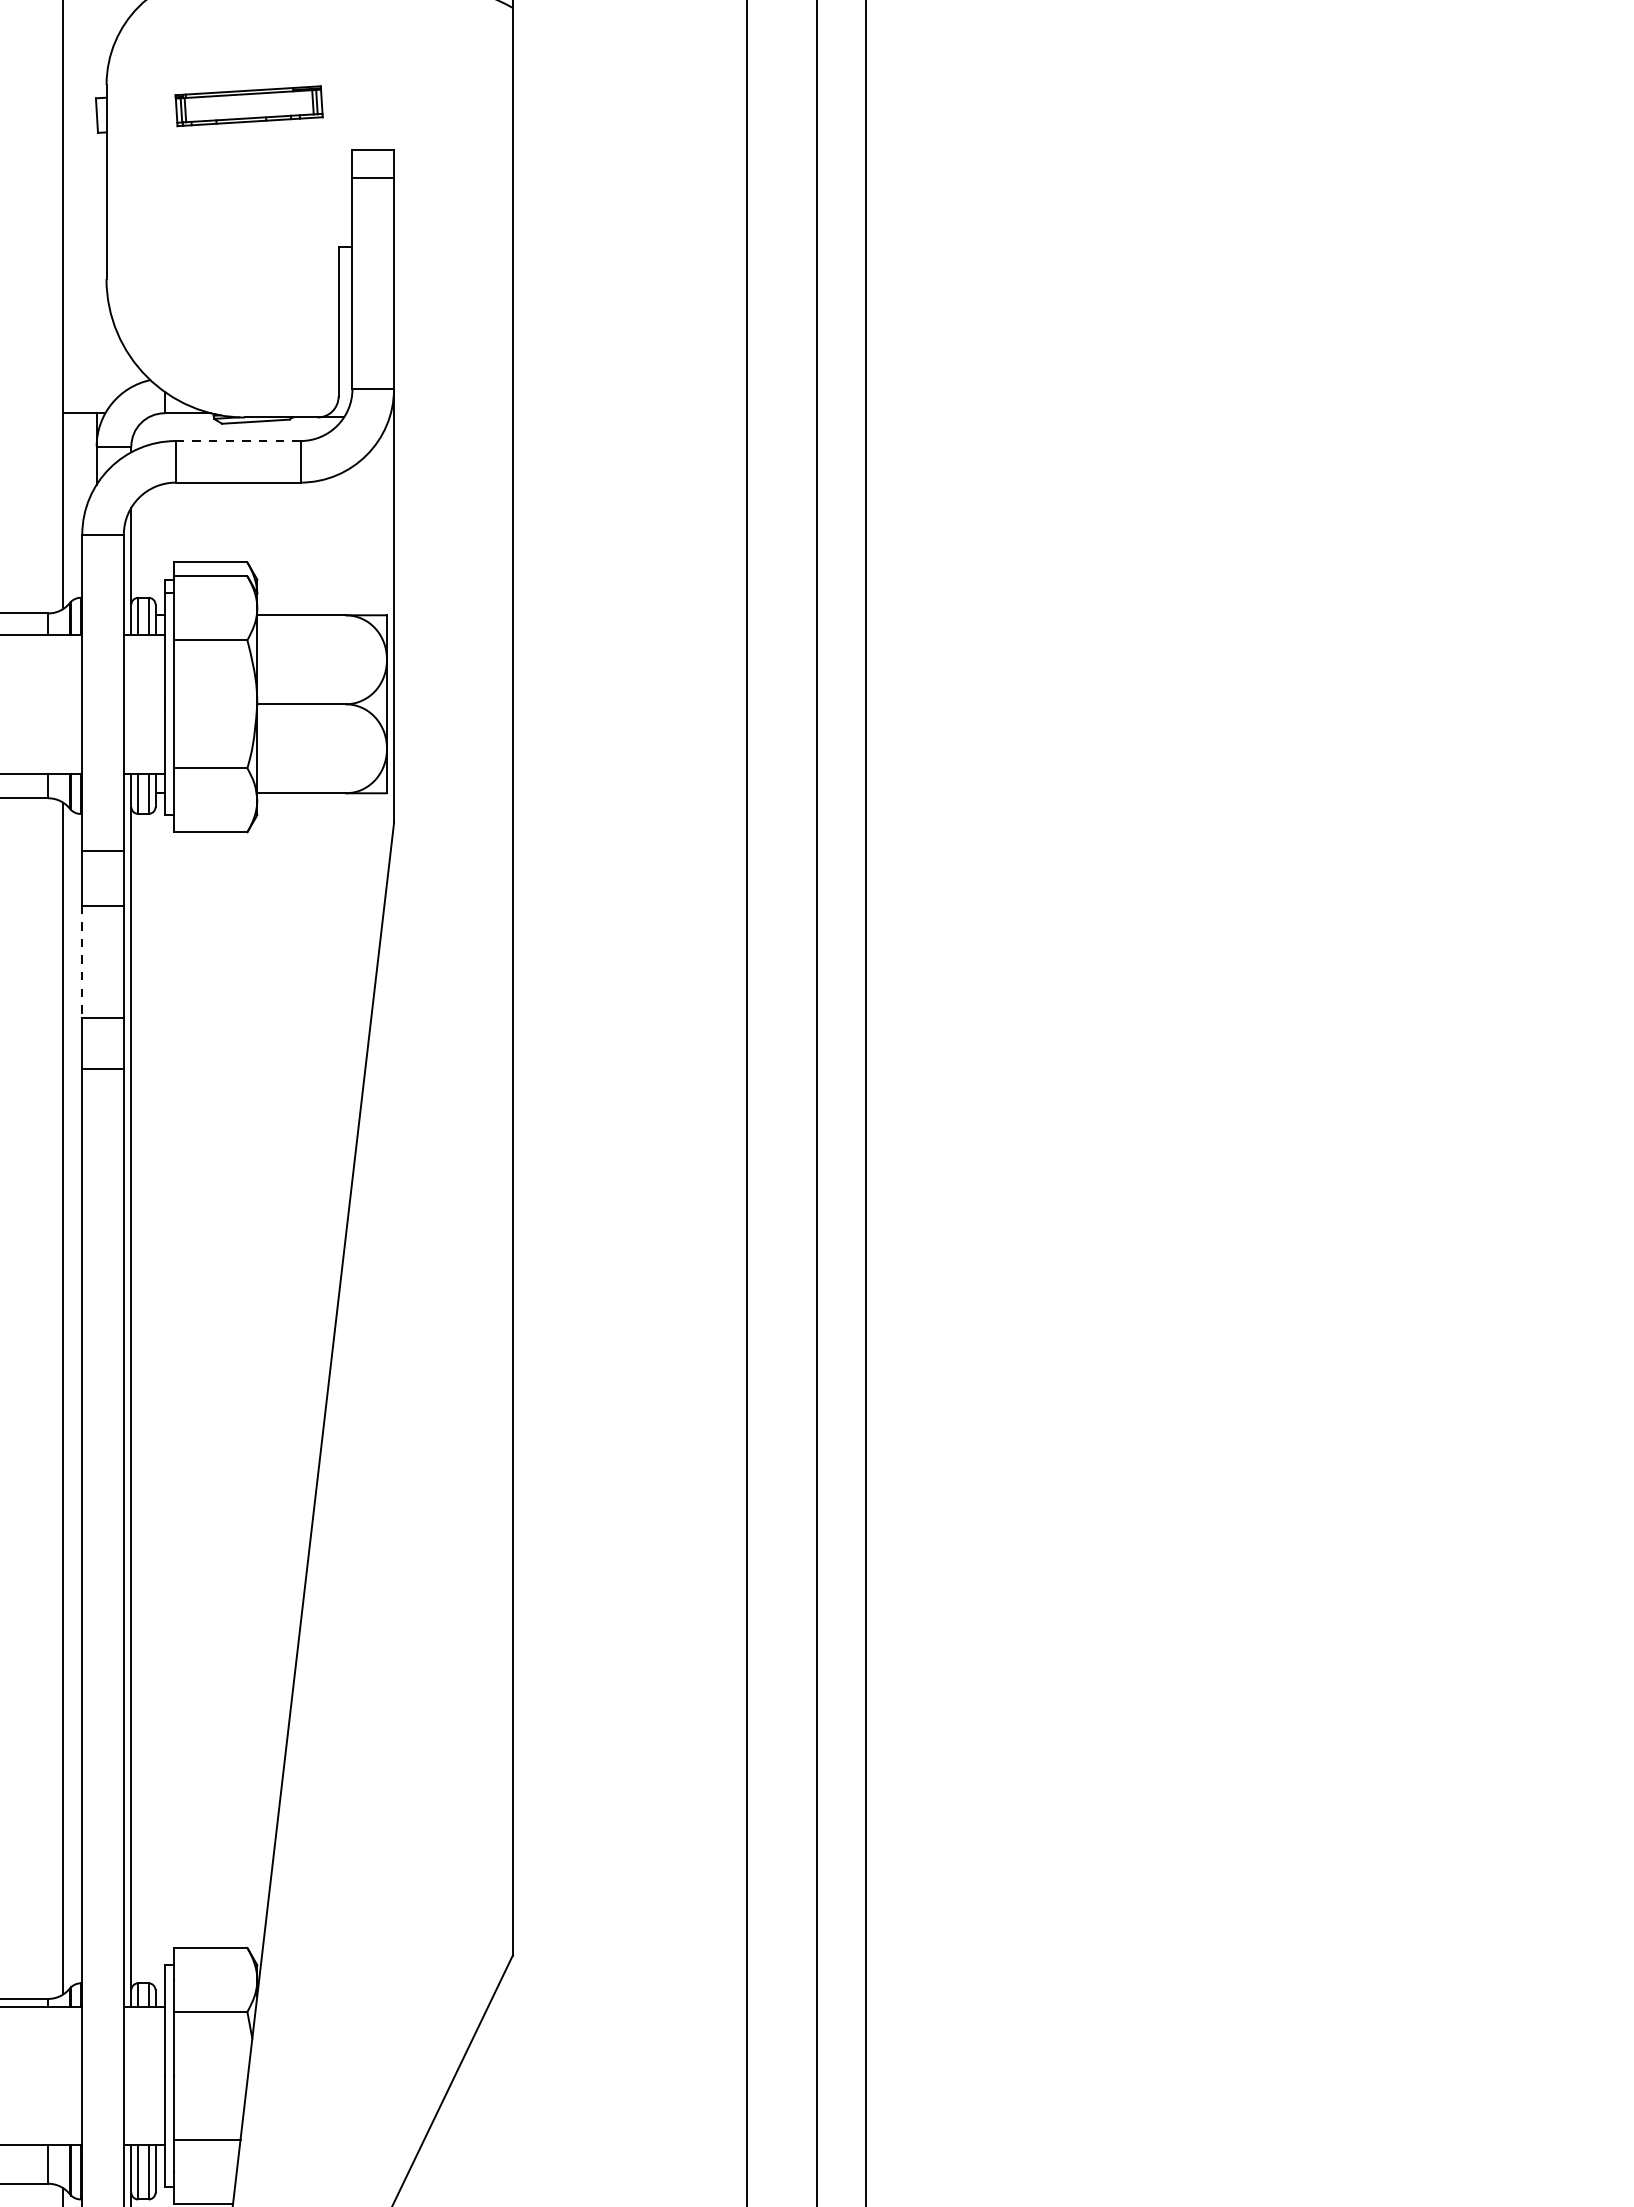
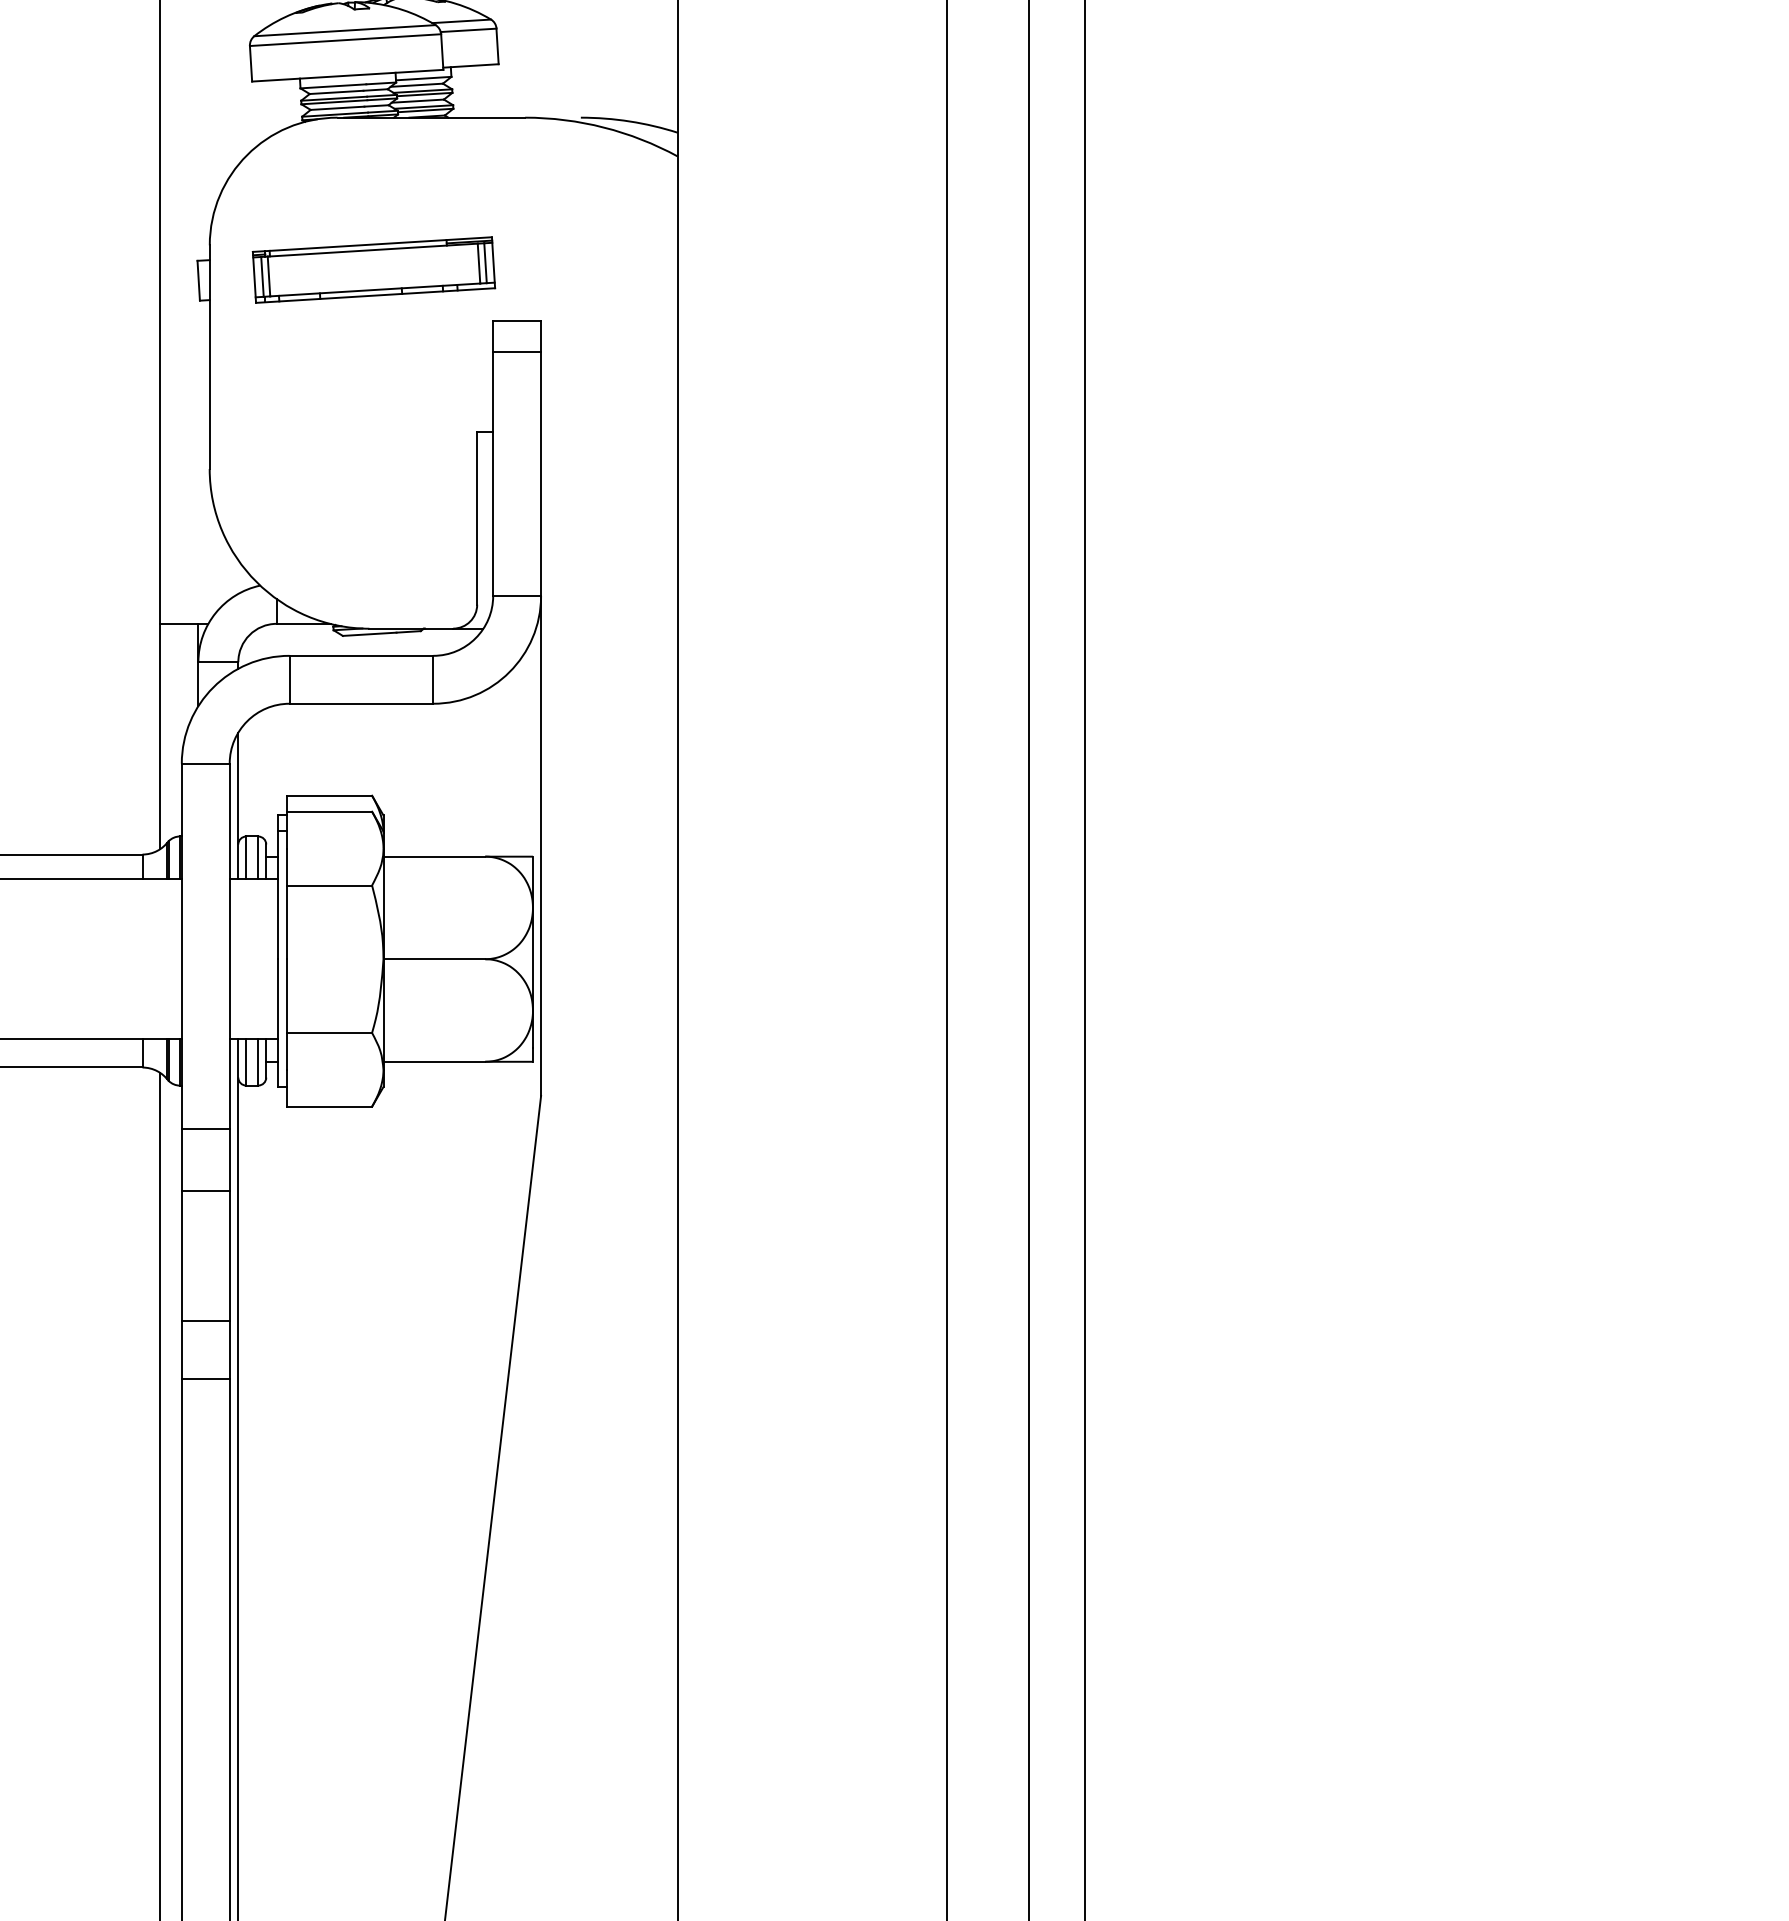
part: (249, 105) -> (374, 269), size x1.43
line: (238, 441) -> (361, 656), dashed -> solid
line: (82, 962) -> (182, 1256), dashed -> solid

